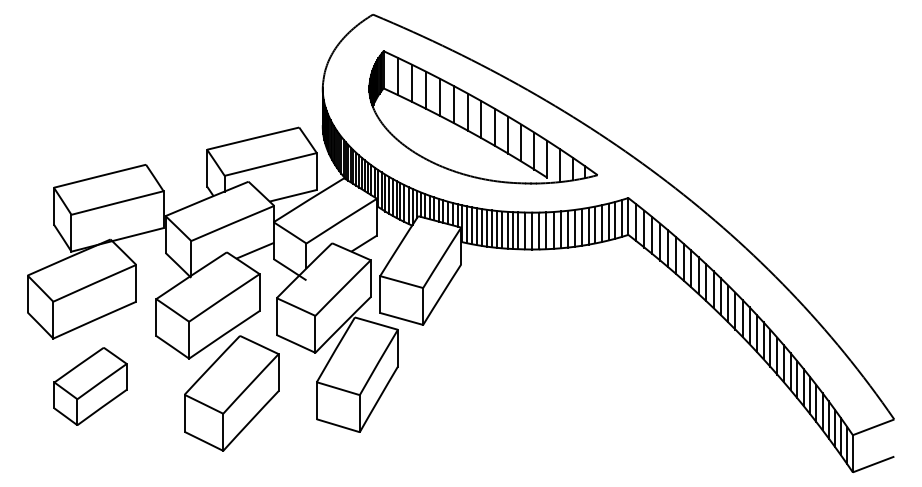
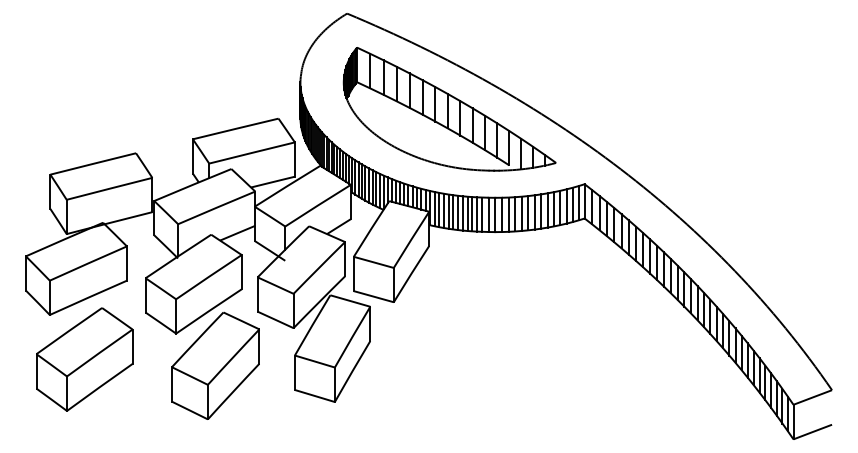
part: (90, 386) -> (84, 359), size x1.43

